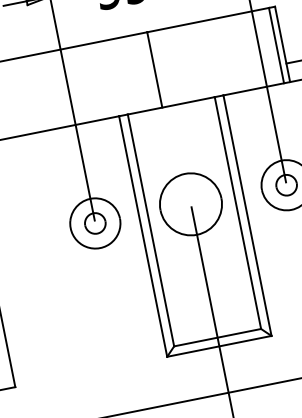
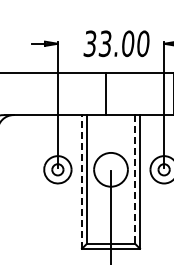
line: (238, 212) -> (135, 179), solid -> dashed
line: (143, 235) -> (82, 181), solid -> dashed

